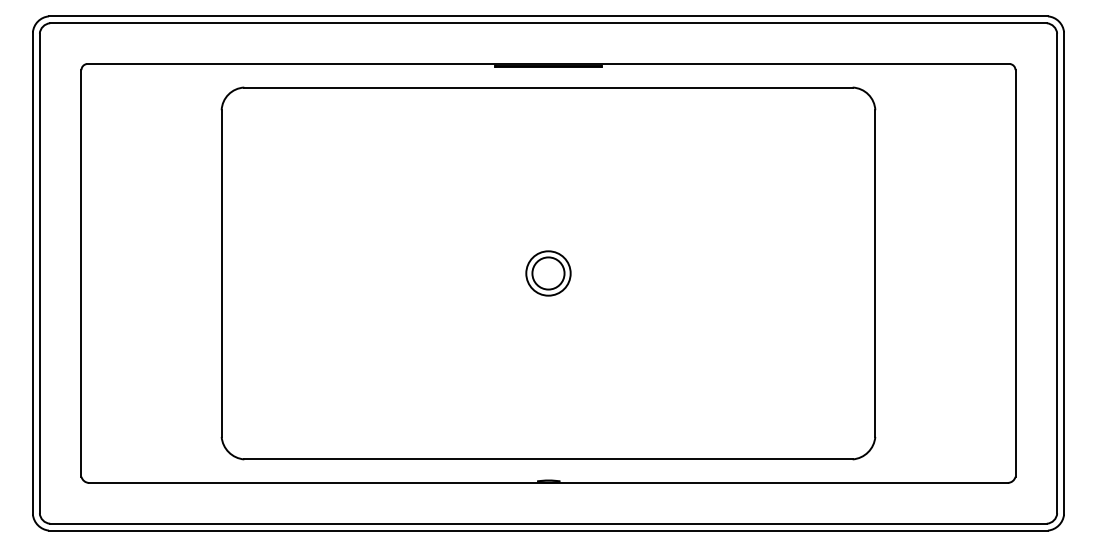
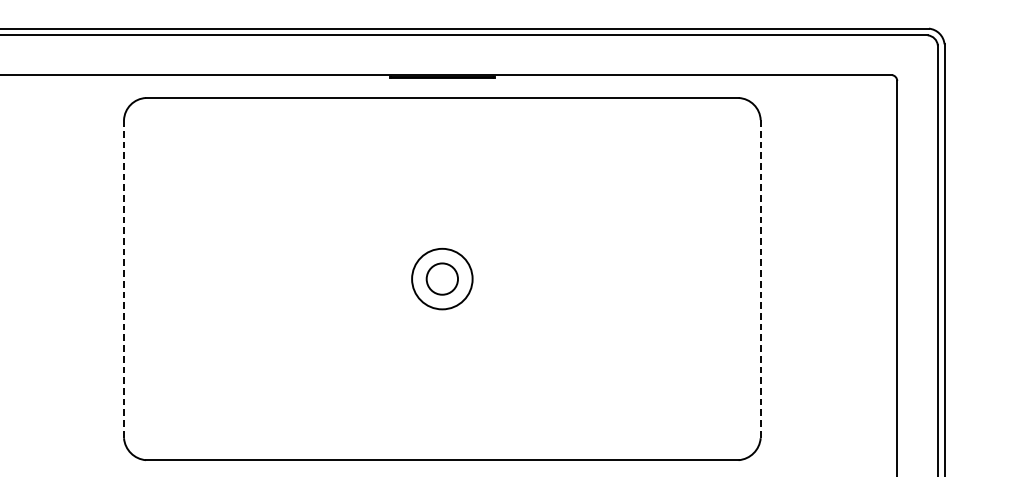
circle: (548, 273) -> (442, 279), size x1.4
line: (221, 274) -> (123, 280), solid -> dashed
line: (875, 274) -> (760, 280), solid -> dashed

